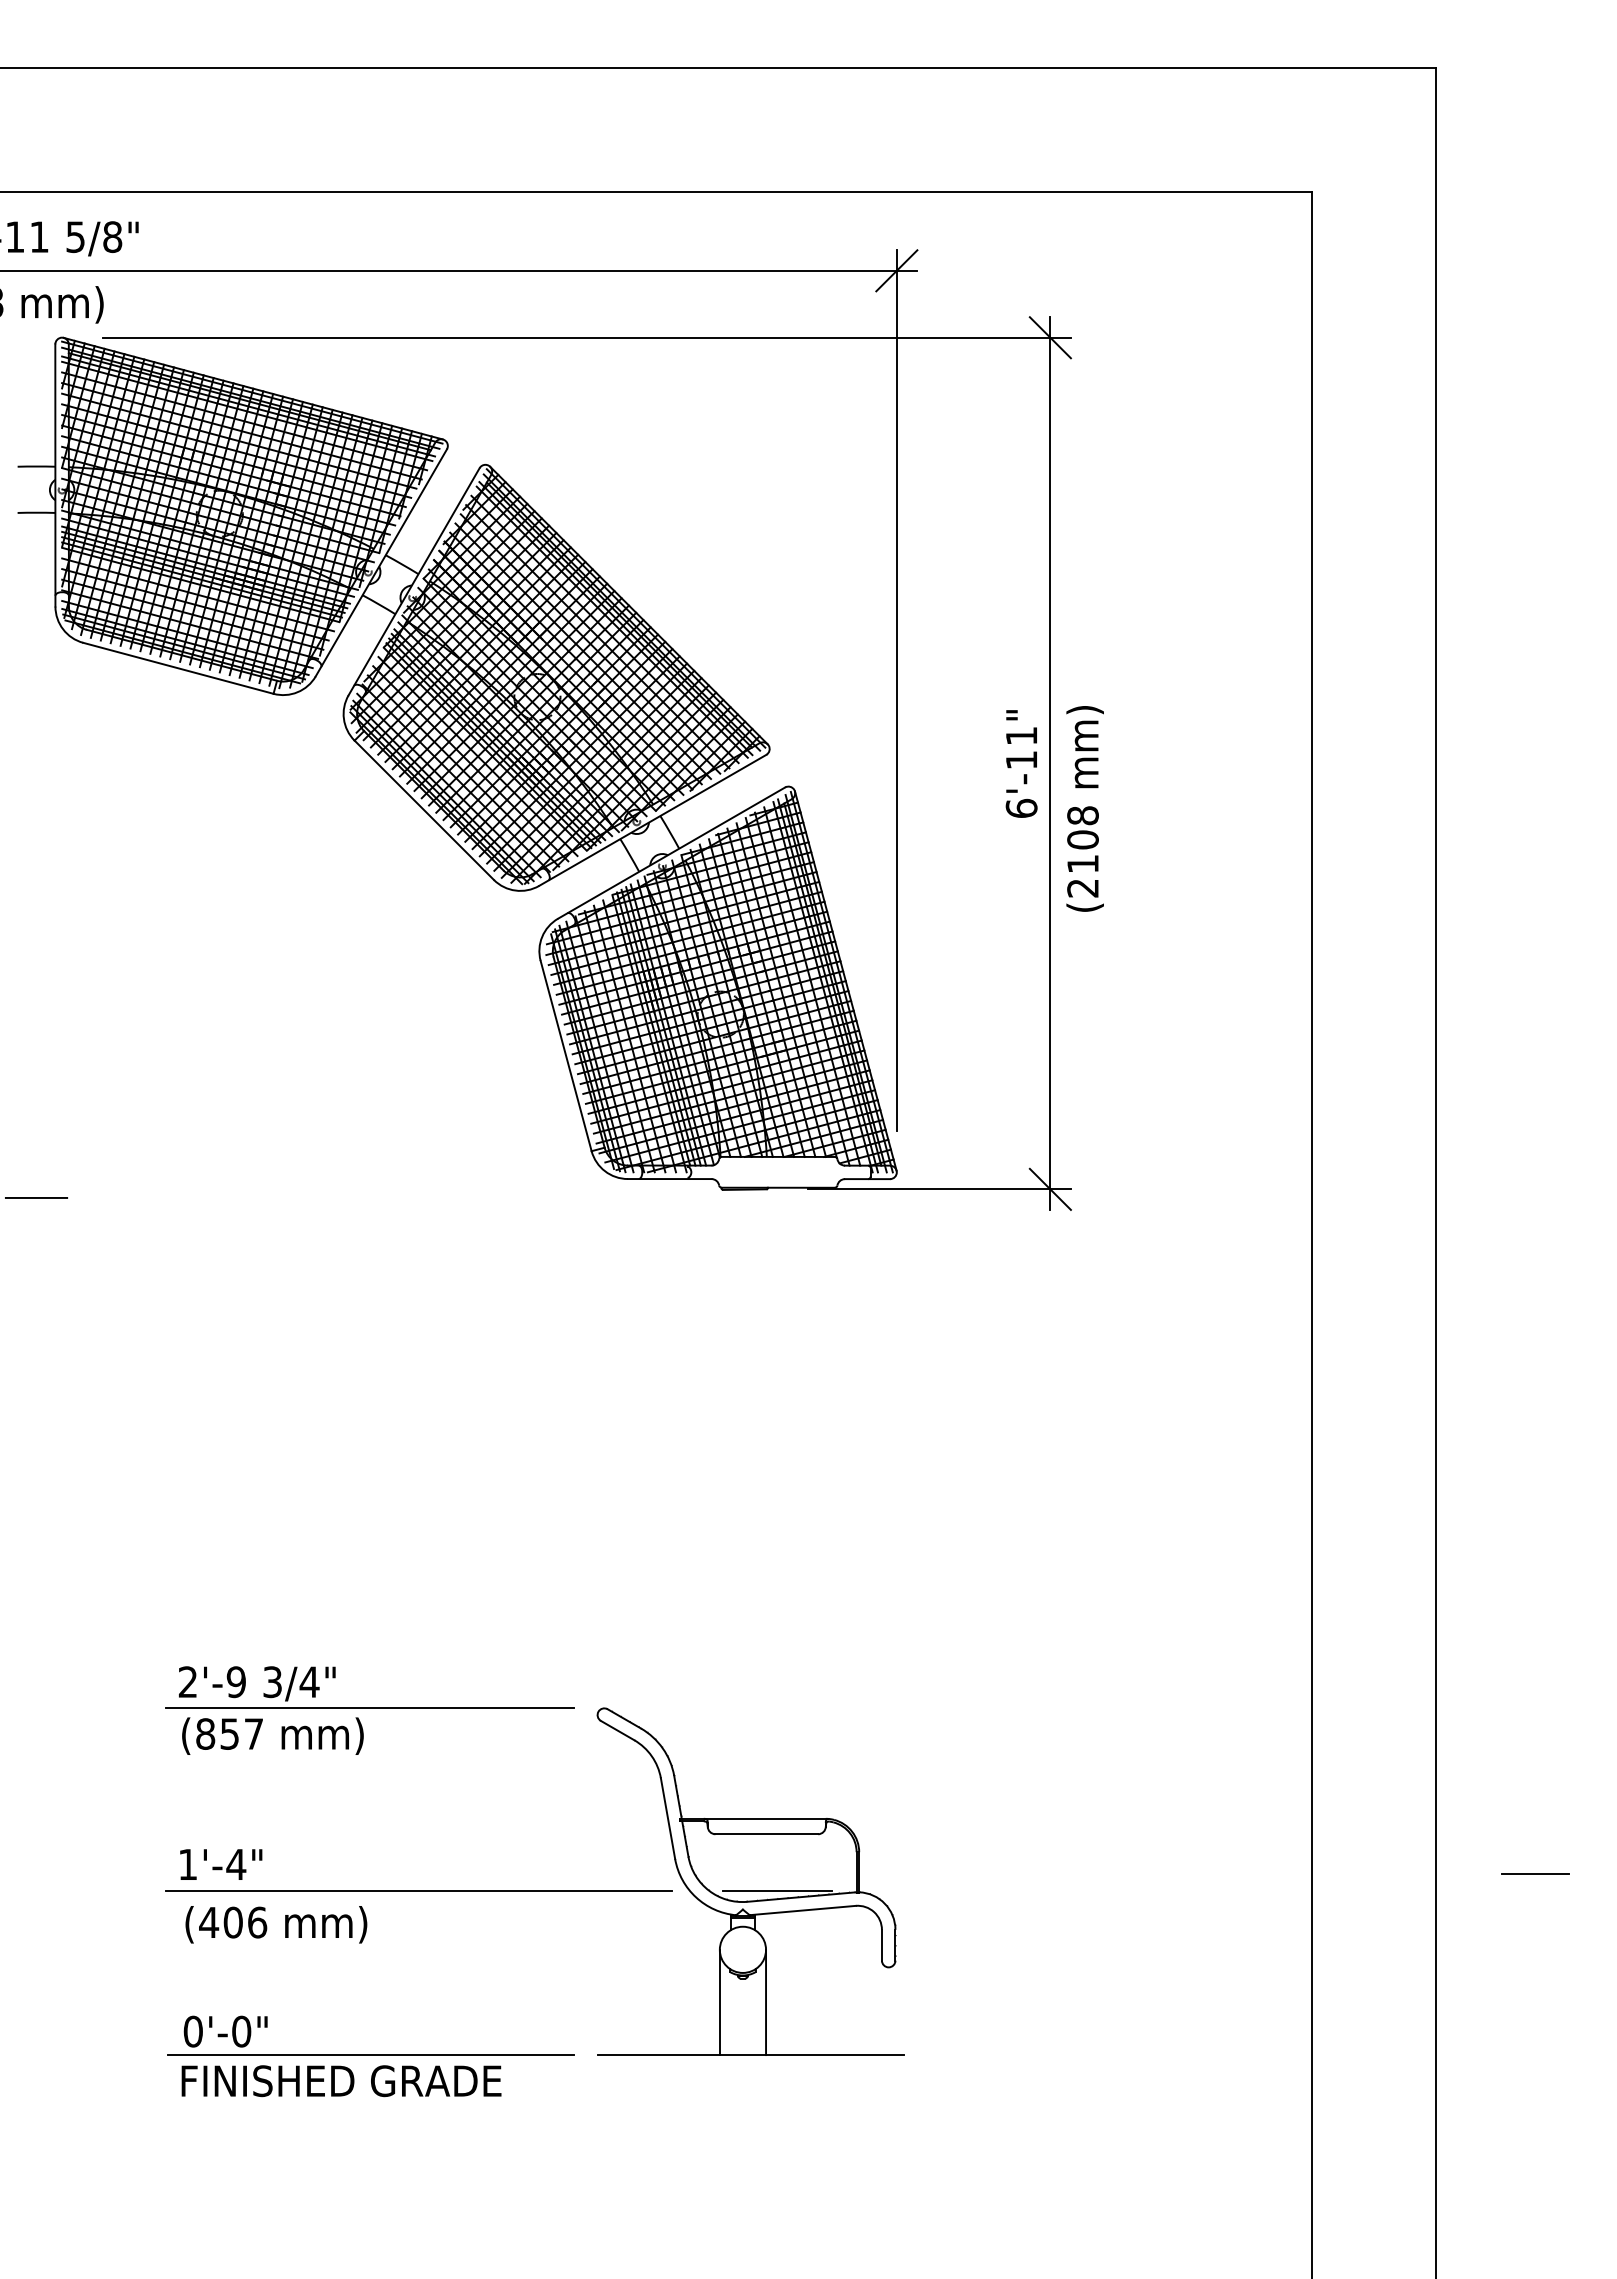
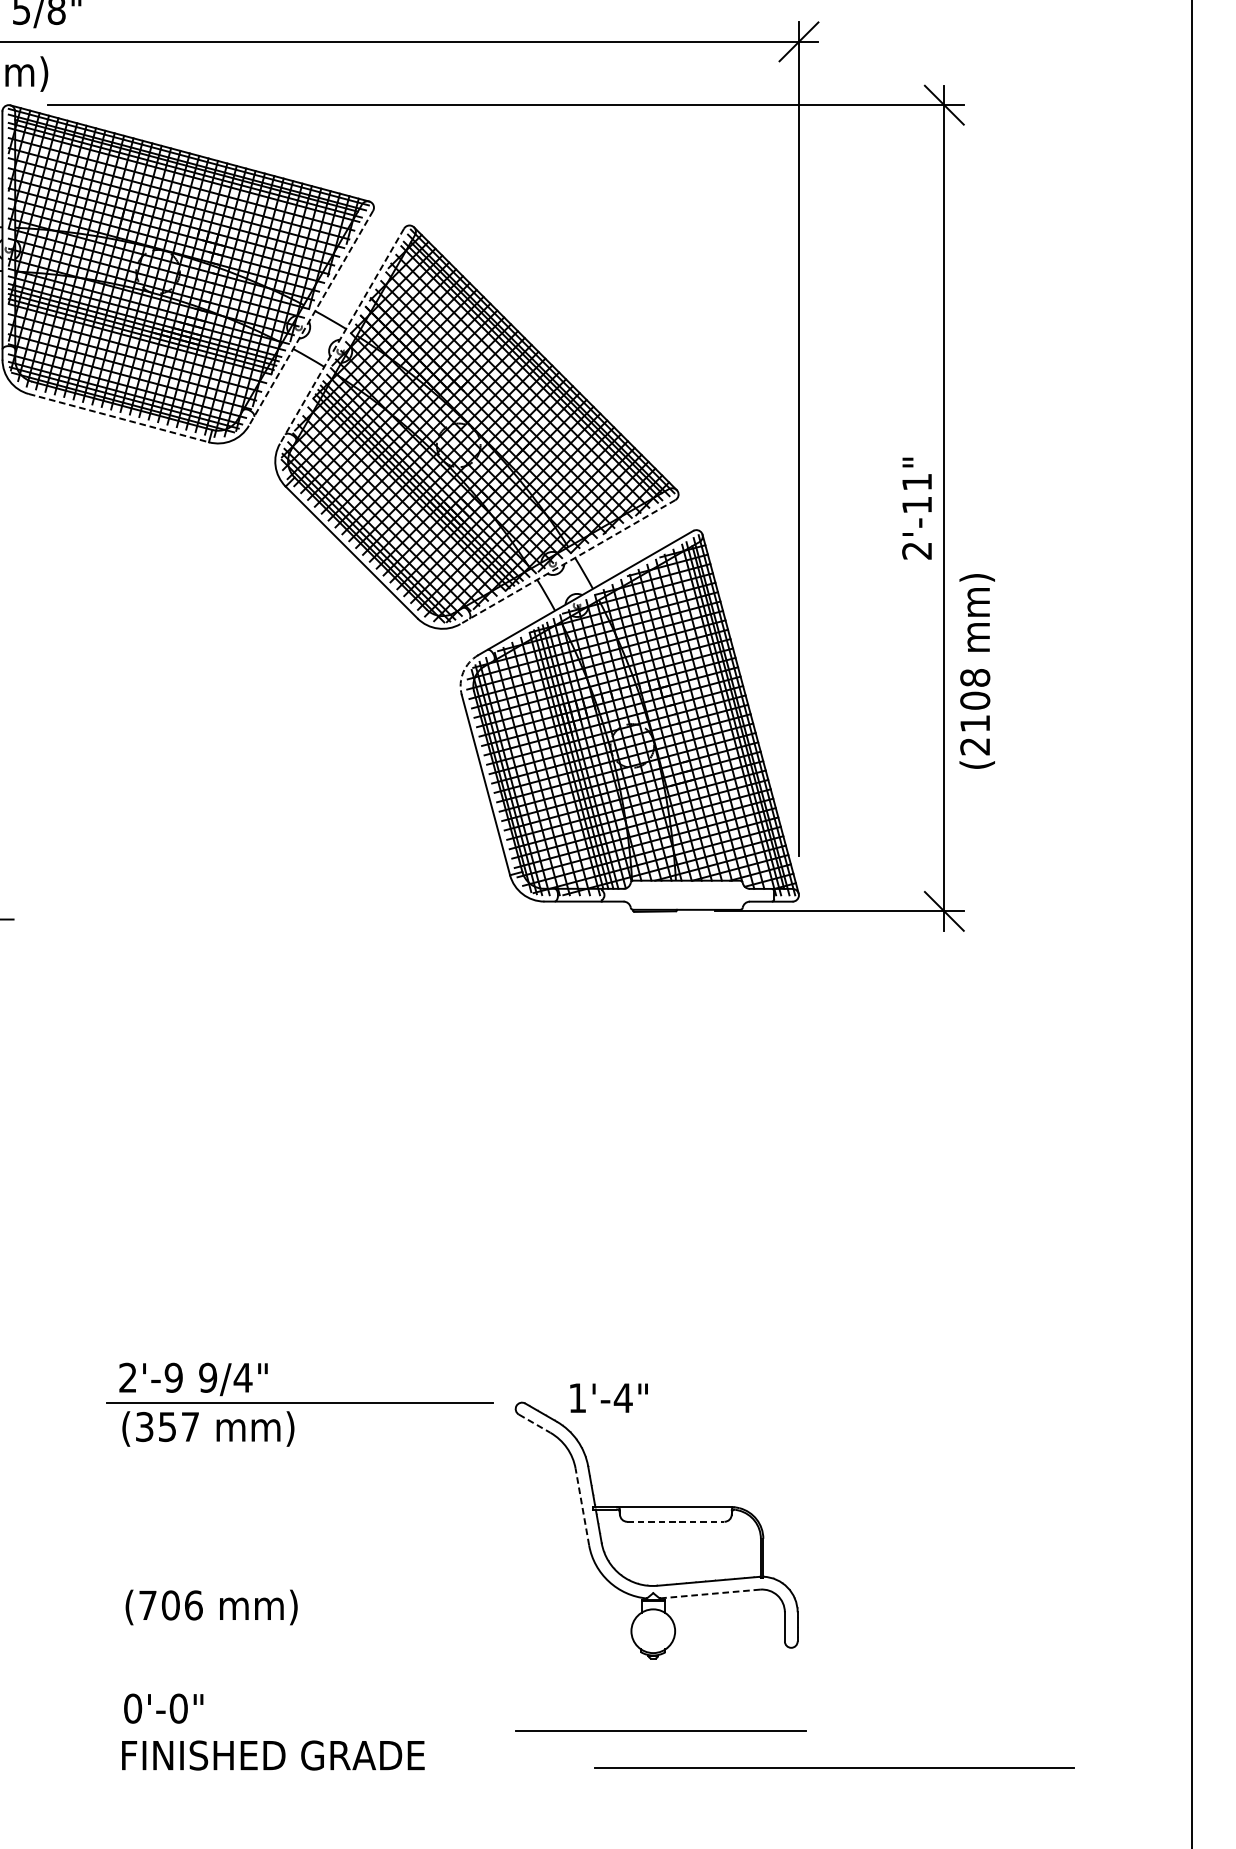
line: (381, 563) -> (311, 318), solid -> dashed
line: (413, 582) -> (341, 336), solid -> dashed
line: (178, 668) -> (118, 418), solid -> dashed
text: (1021, 807) -> (916, 549), 6'-11" -> 2'-11"
text: (1084, 808) -> (976, 671), moved
line: (652, 820) -> (567, 562), solid -> dashed
arc: (542, 936) -> (463, 672), solid -> dashed
text: (272, 1681) -> (207, 1377), 3/4" -> 9/4"
line: (618, 1730) -> (535, 1423), solid -> dashed
text: (205, 1733) -> (144, 1426), (857 -> (357
line: (667, 1818) -> (581, 1506), solid -> dashed
line: (767, 1834) -> (676, 1522), solid -> dashed
text: (221, 1864) -> (609, 1398), moved
line: (418, 1890) -> (833, 1768), moved
line: (776, 1890) -> (685, 1575), removed
line: (802, 1910) -> (709, 1593), solid -> dashed
text: (209, 1922) -> (148, 1605), (406 -> (706
line: (719, 2002) -> (631, 1681), removed
line: (766, 2002) -> (675, 1681), removed
line: (370, 2055) -> (300, 1731), removed

